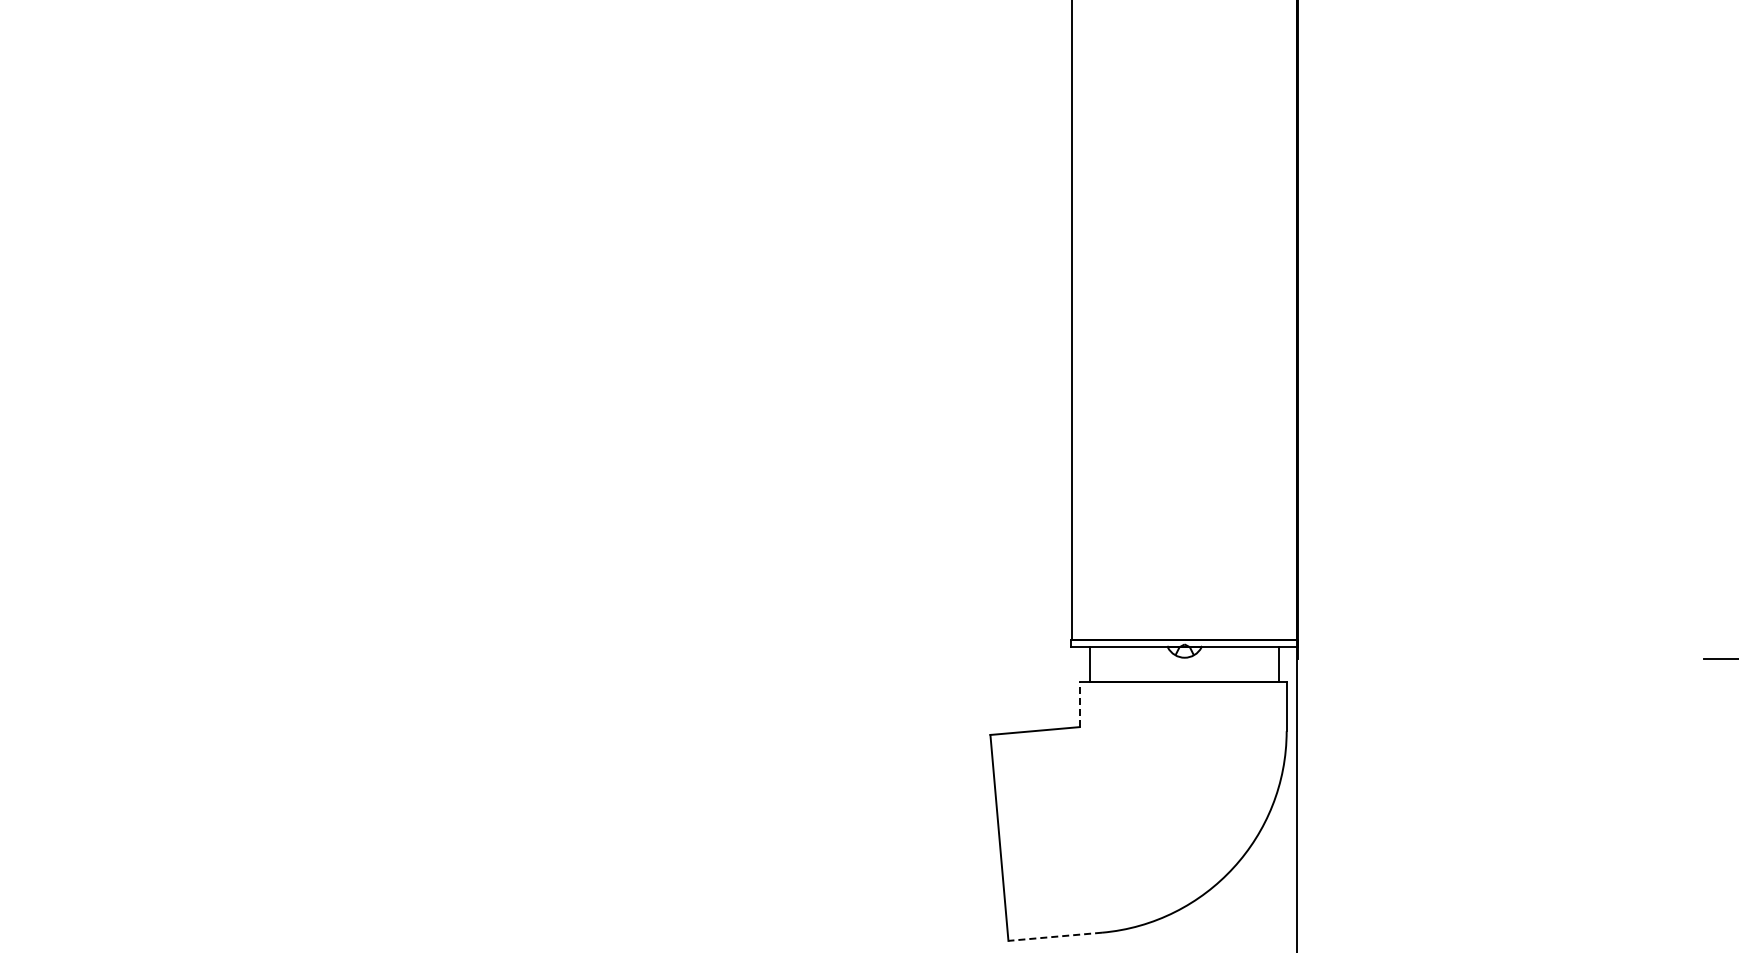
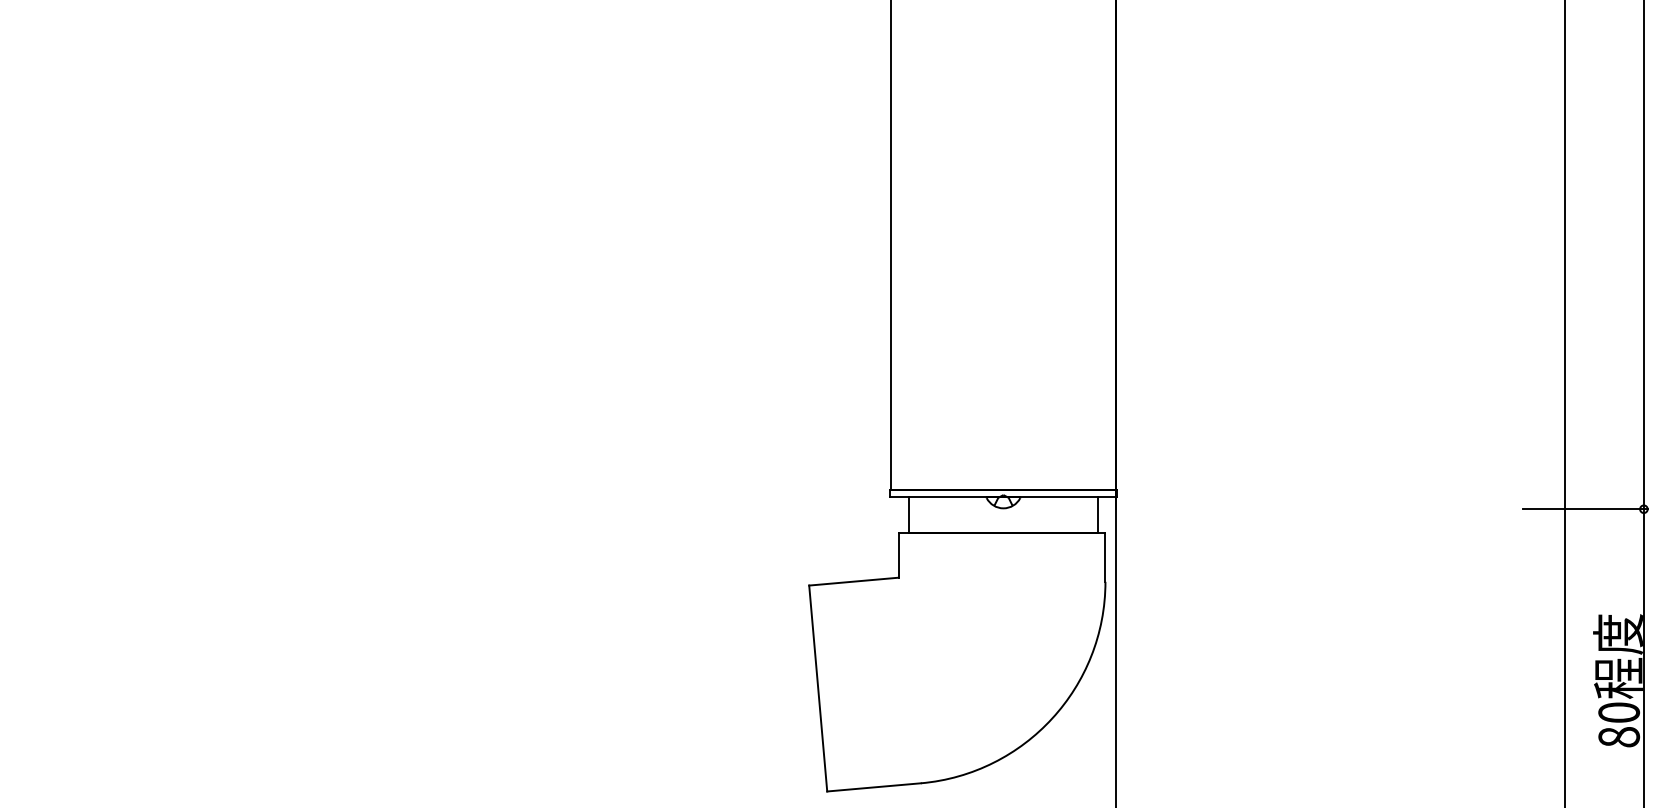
line: (1079, 704) -> (898, 555), dashed -> solid
line: (1055, 936) -> (874, 787), dashed -> solid

